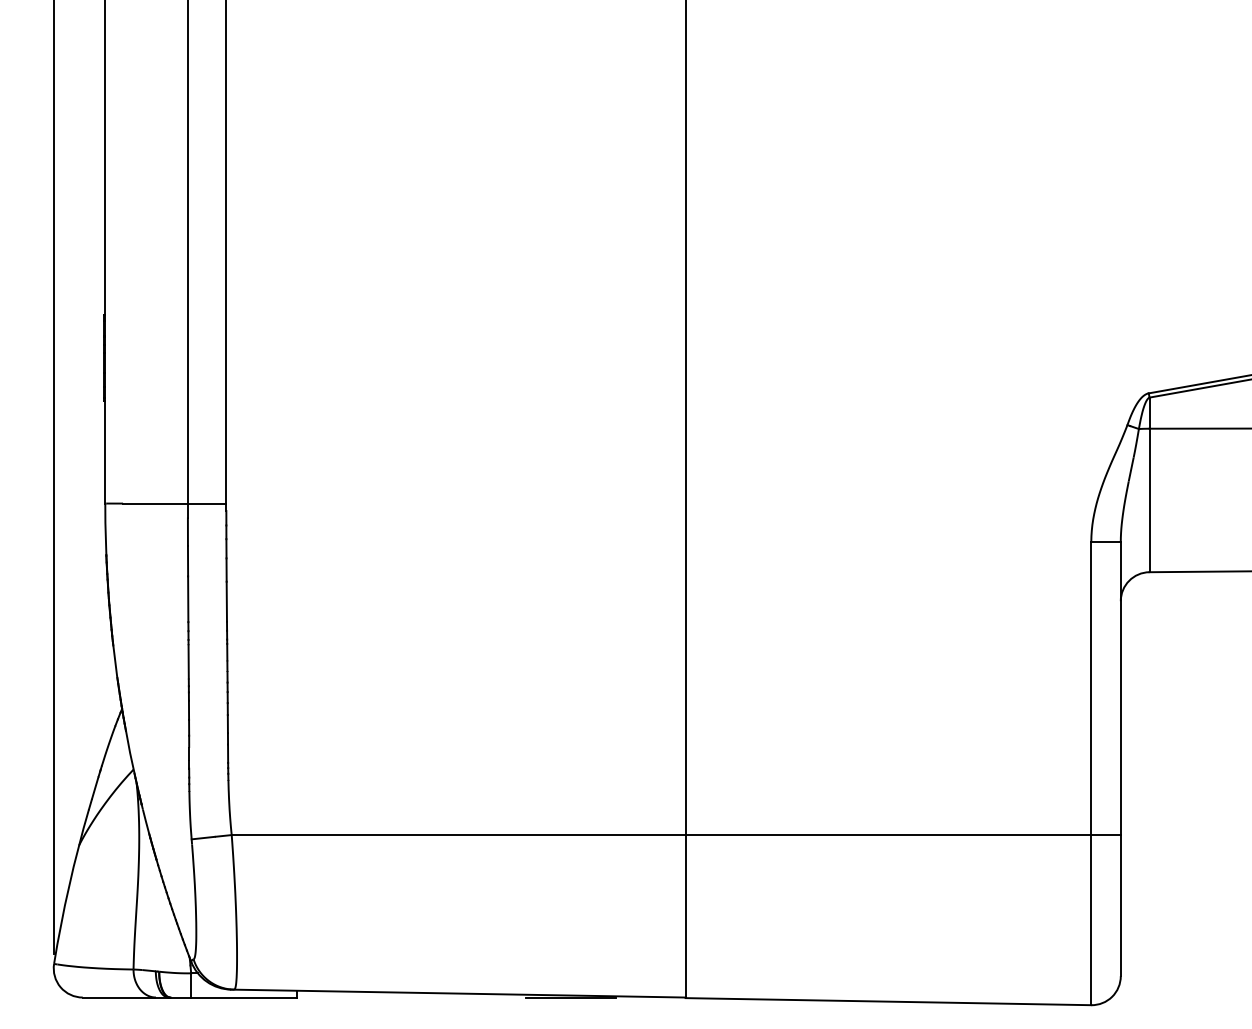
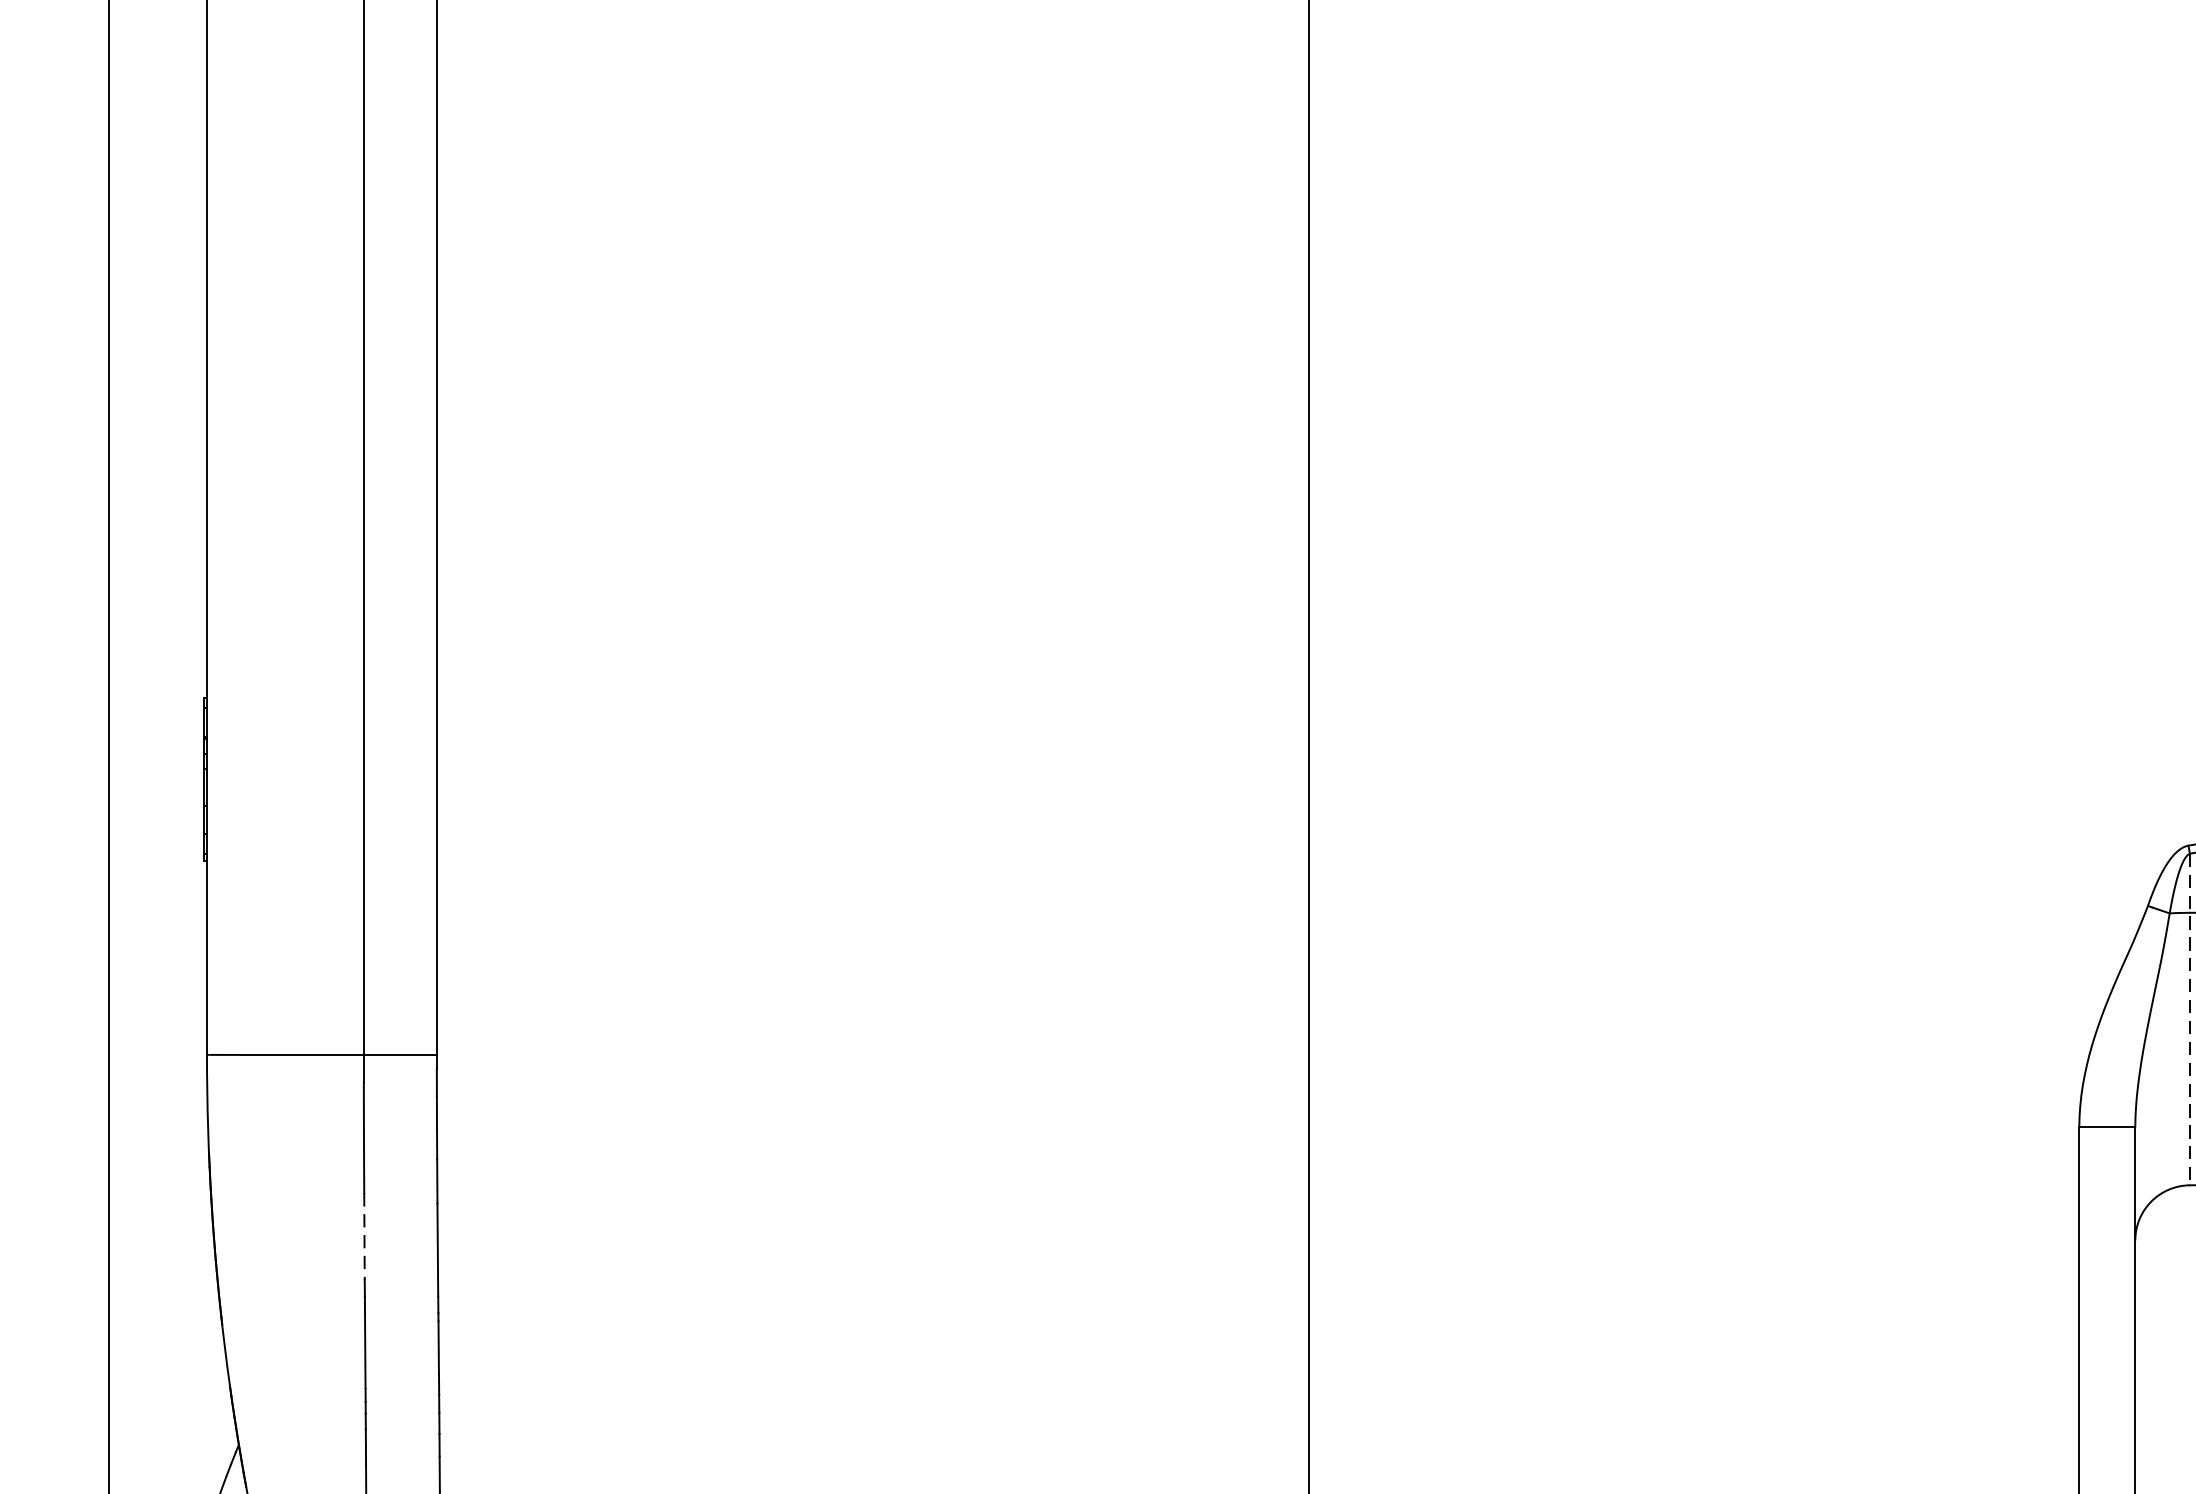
line: (1149, 485) -> (2189, 1020), solid -> dashed
line: (188, 599) -> (364, 1237), solid -> dashed

